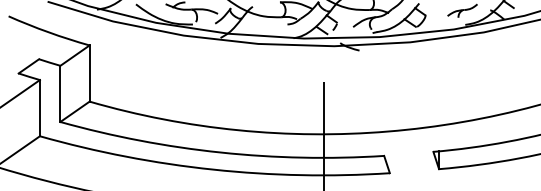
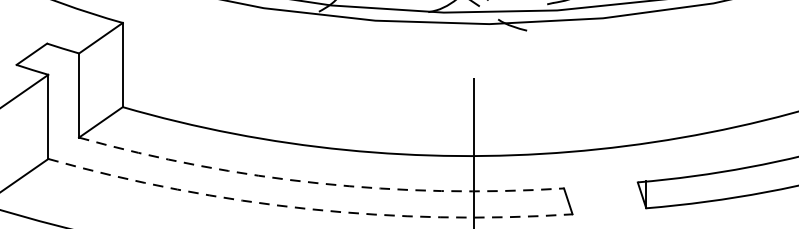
arc: (220, 152) -> (318, 183), solid -> dashed
arc: (213, 169) -> (308, 208), solid -> dashed

